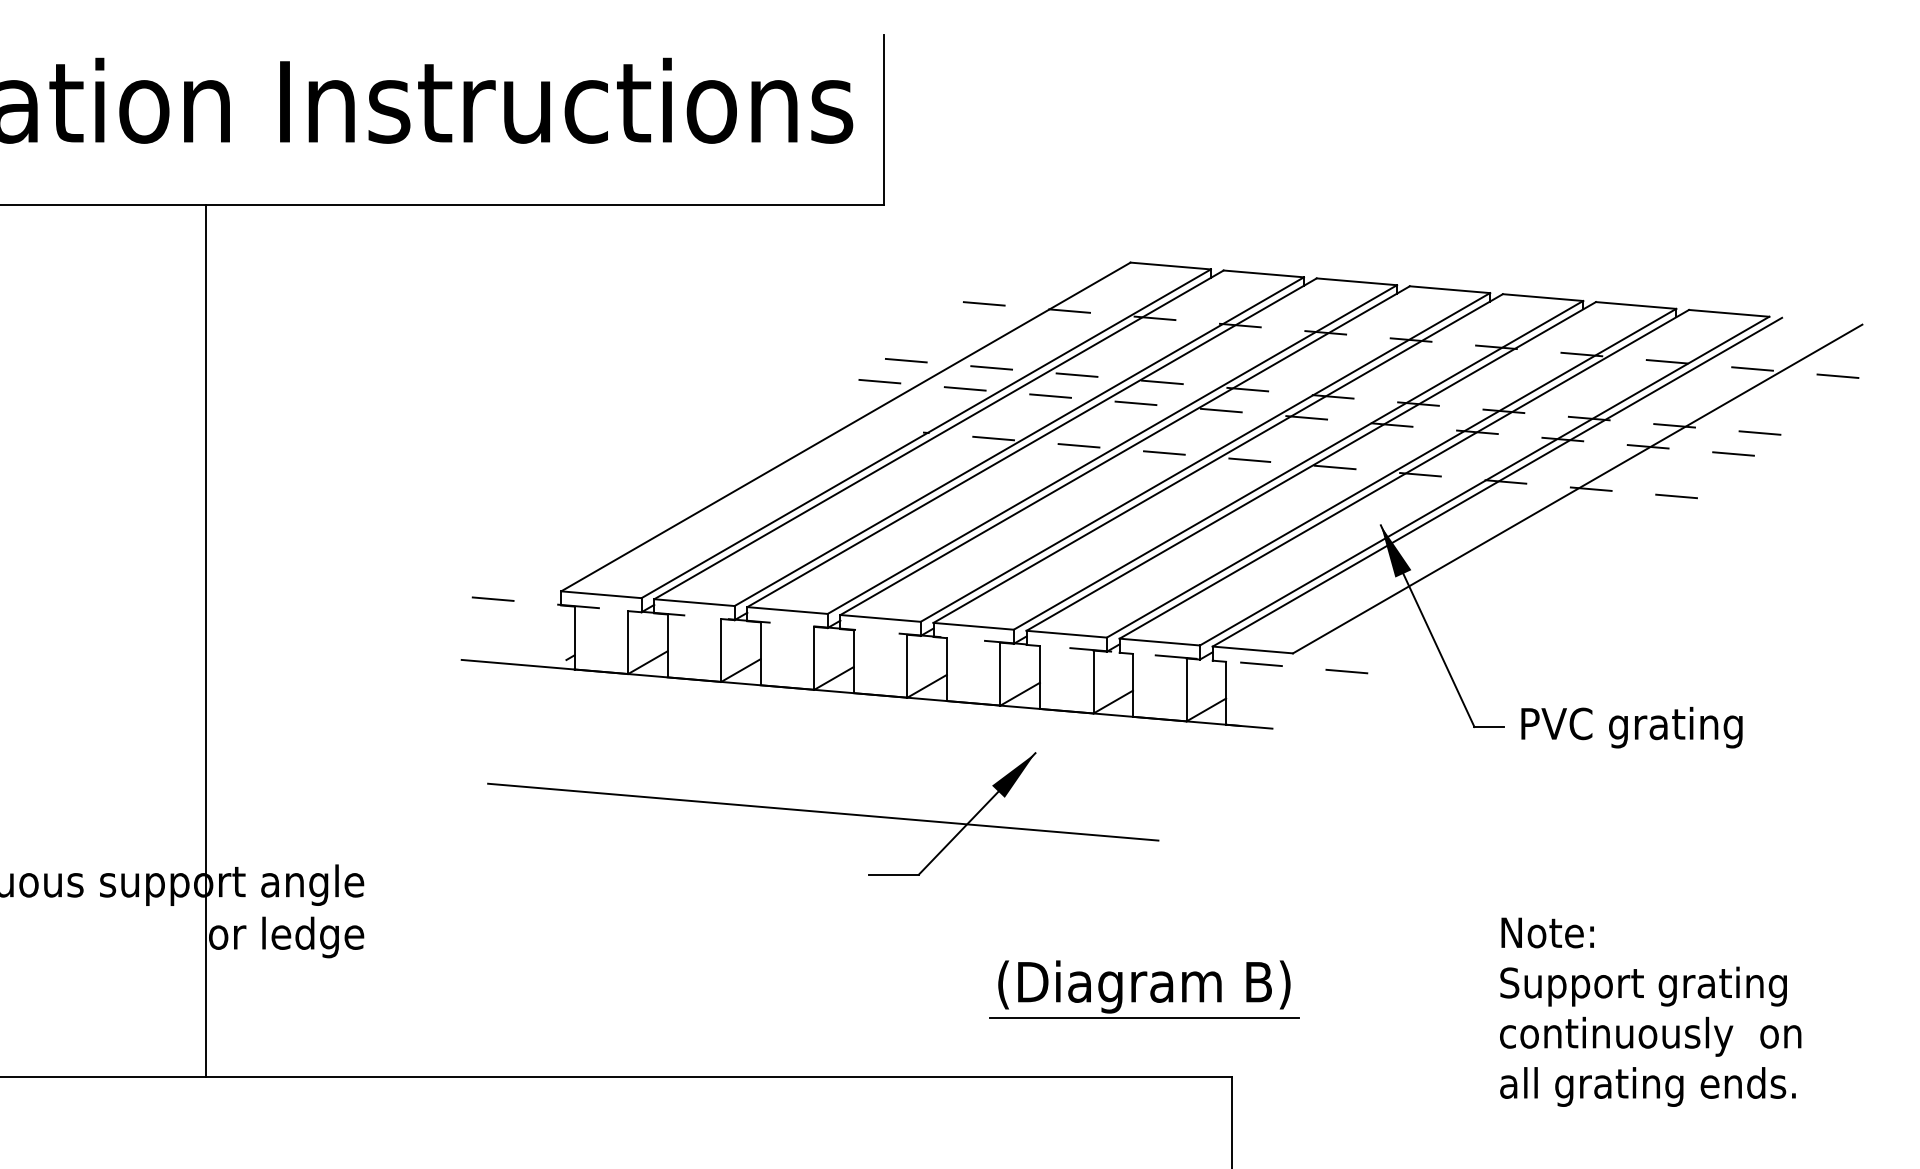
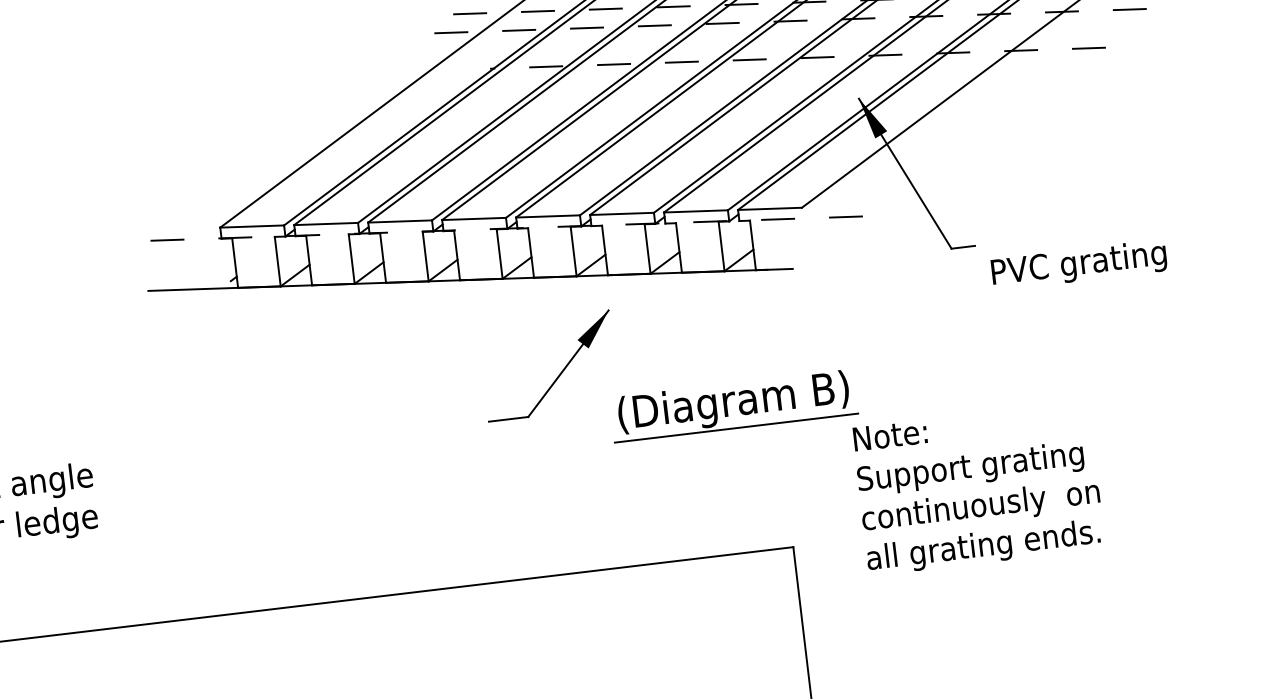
text: (1631, 727) -> (1078, 265), moved
line: (823, 811) -> (447, 376), removed
part: (1150, 990) -> (738, 406), moved
text: (1650, 1011) -> (978, 487), moved

